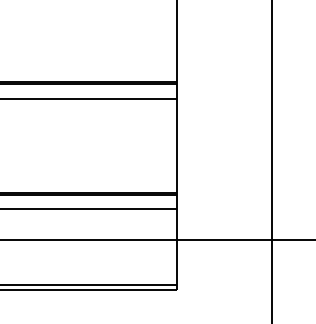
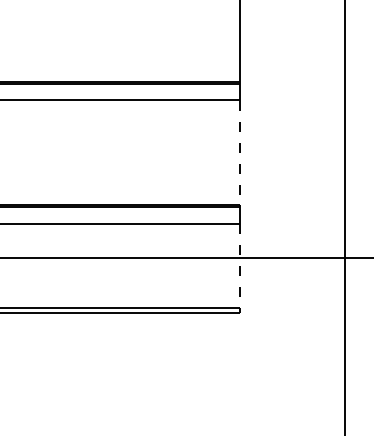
line: (176, 146) -> (239, 153), solid -> dashed
line: (176, 248) -> (239, 266), solid -> dashed

